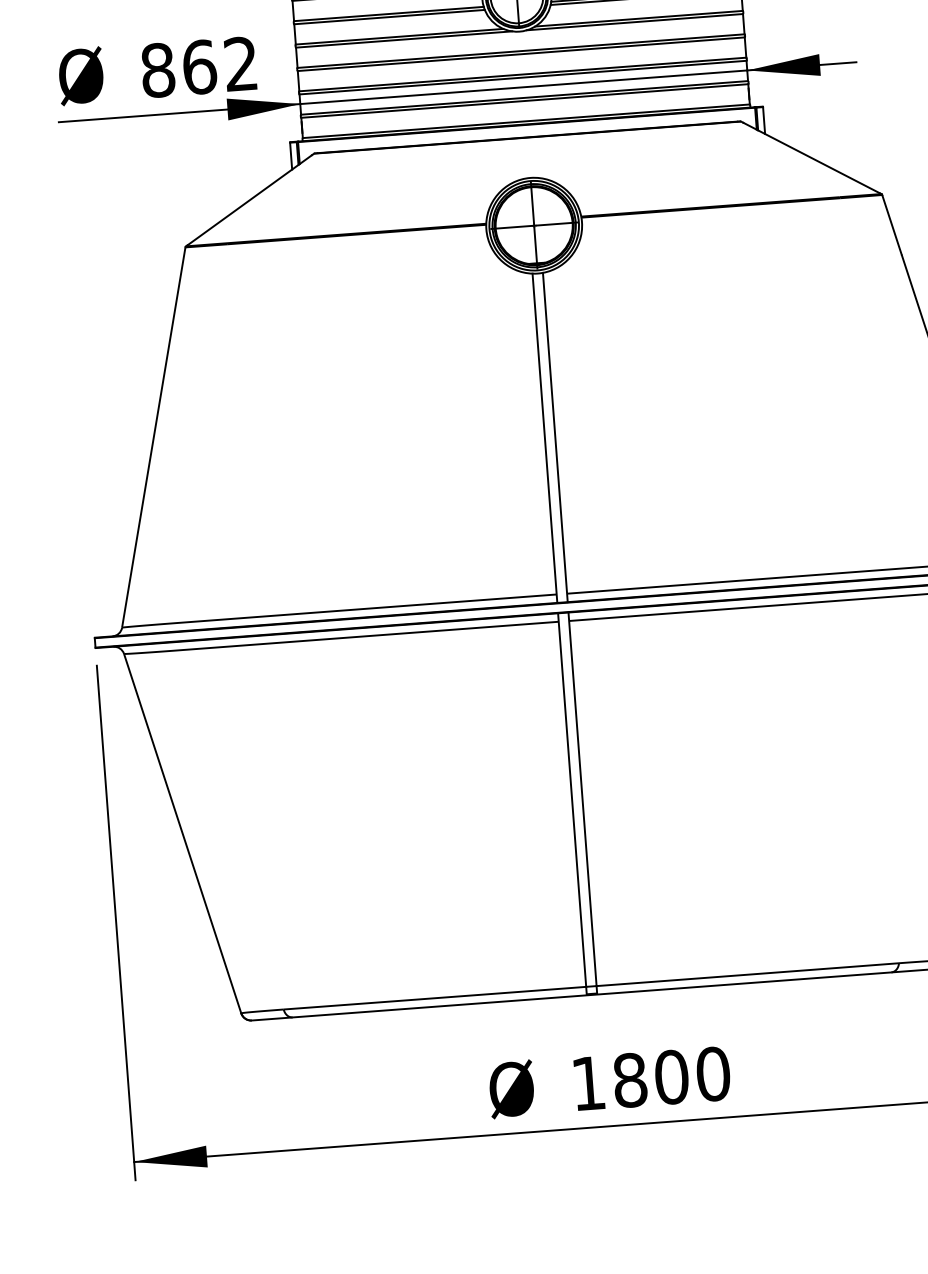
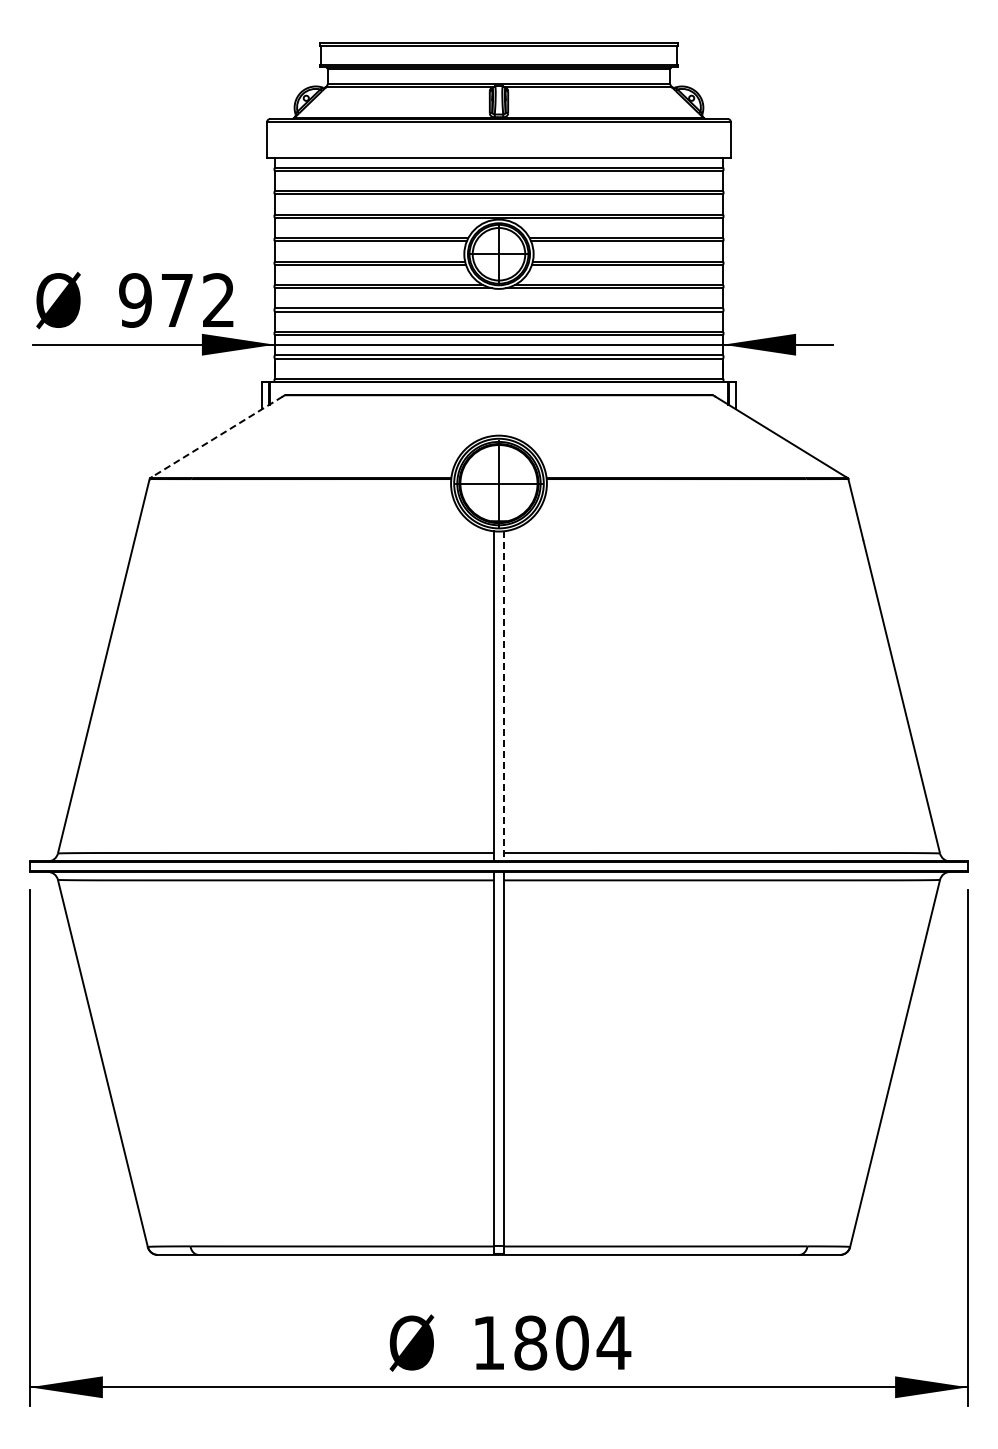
text: (178, 68) -> (156, 300), 862 -> 972
line: (249, 199) -> (217, 436), solid -> dashed
line: (555, 437) -> (504, 696), solid -> dashed
text: (712, 1073) -> (613, 1342), 1800 -> 1804

